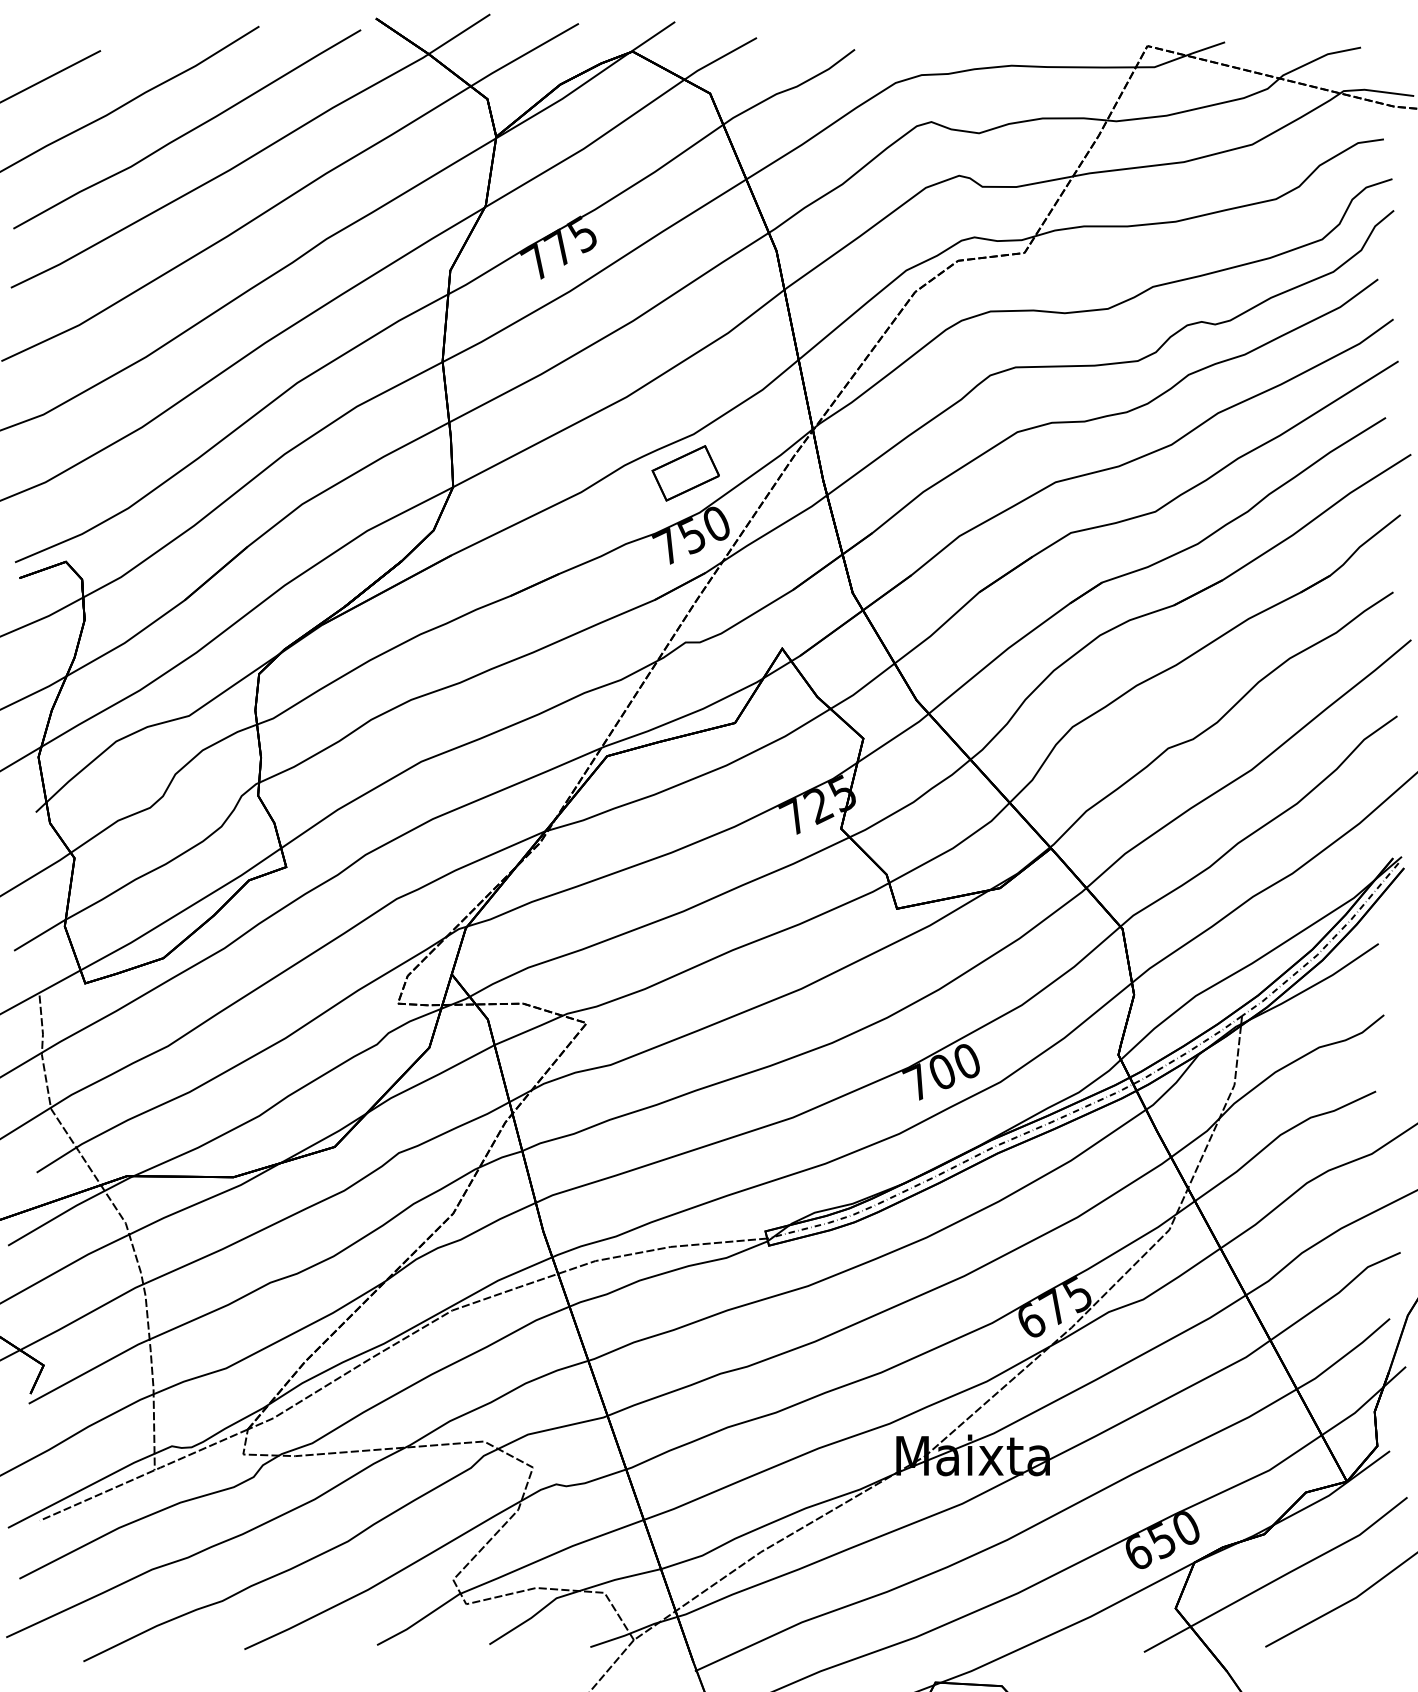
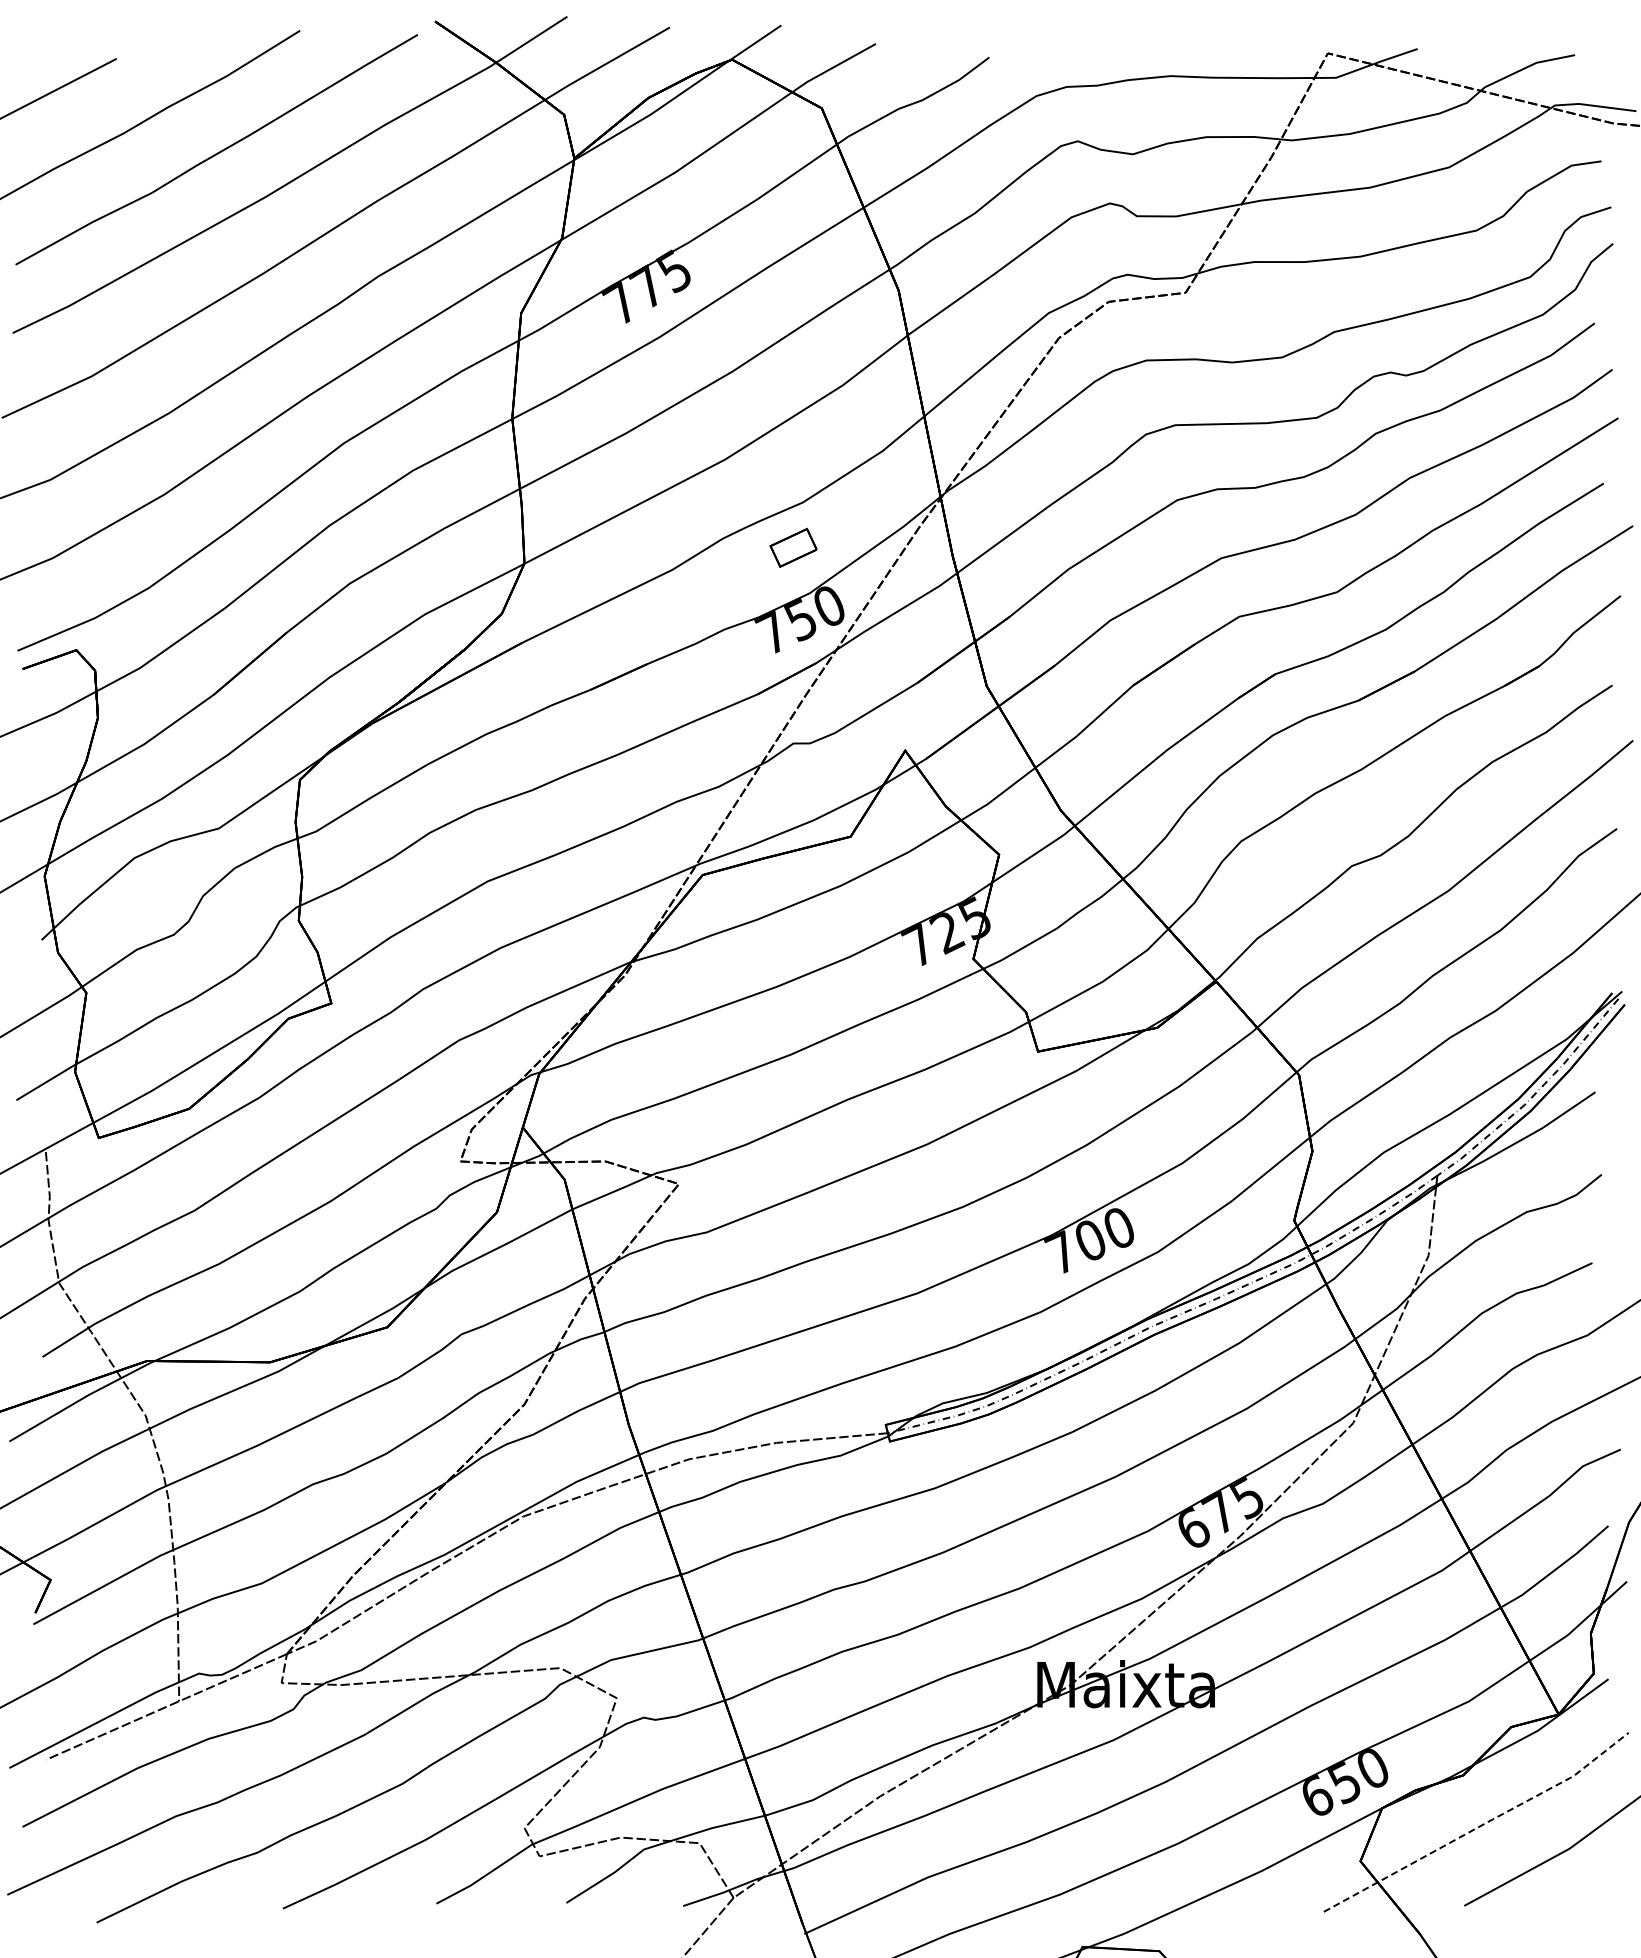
part: (685, 473) -> (793, 547), size x0.6
line: (1279, 1578) -> (1480, 1826), solid -> dashed

